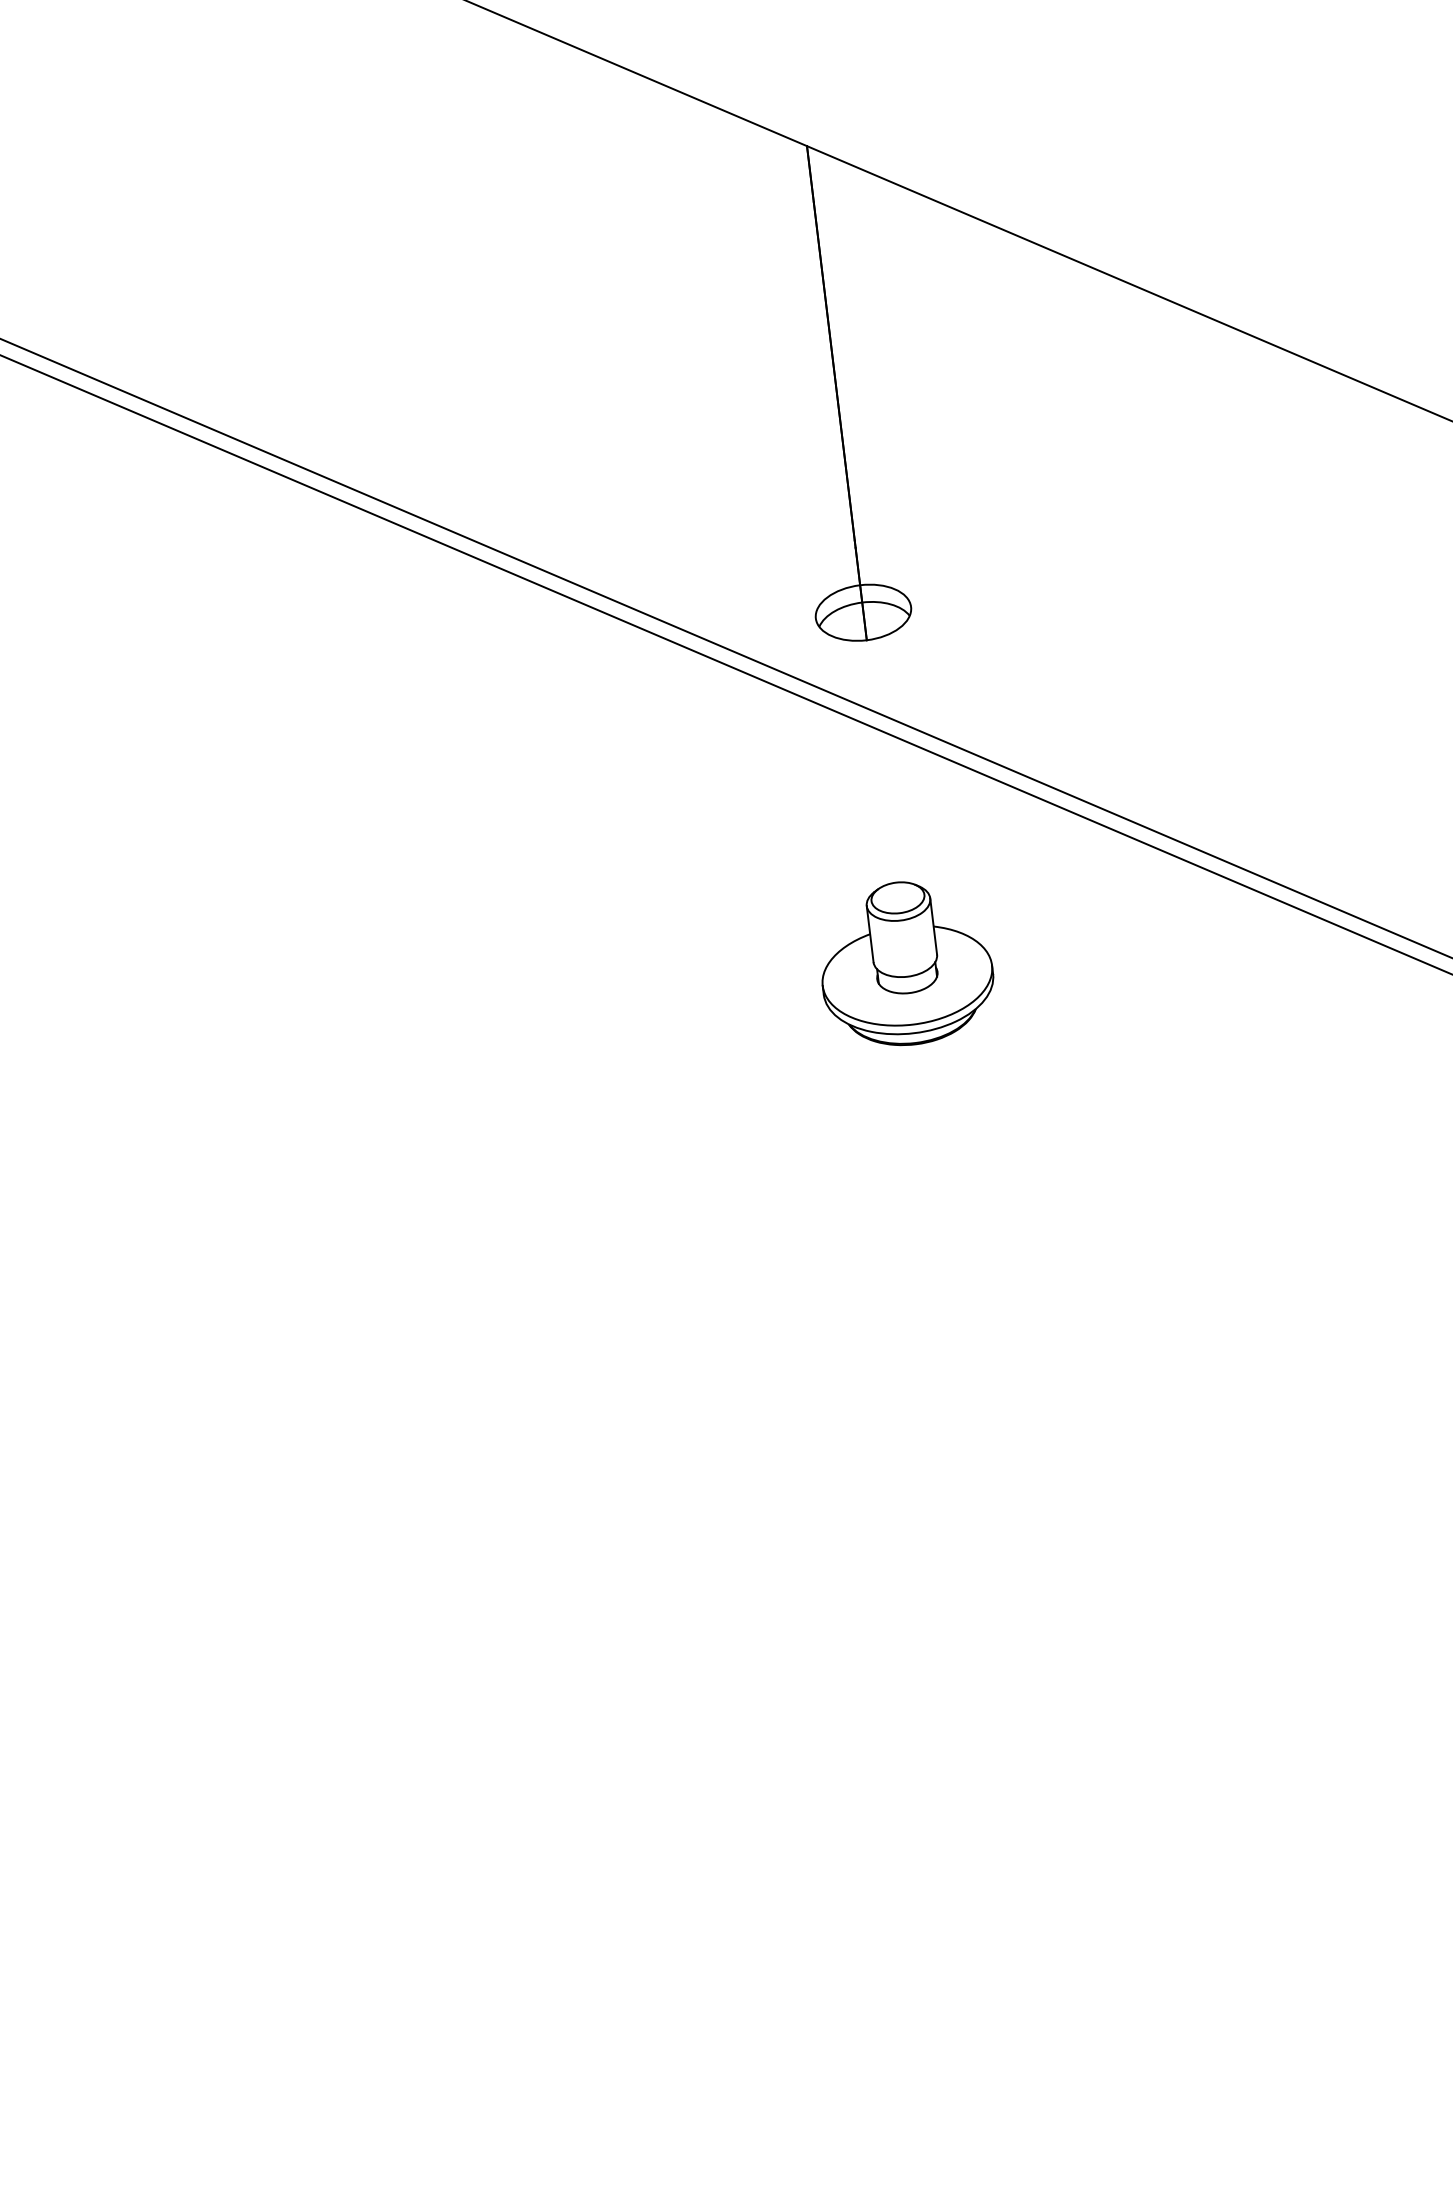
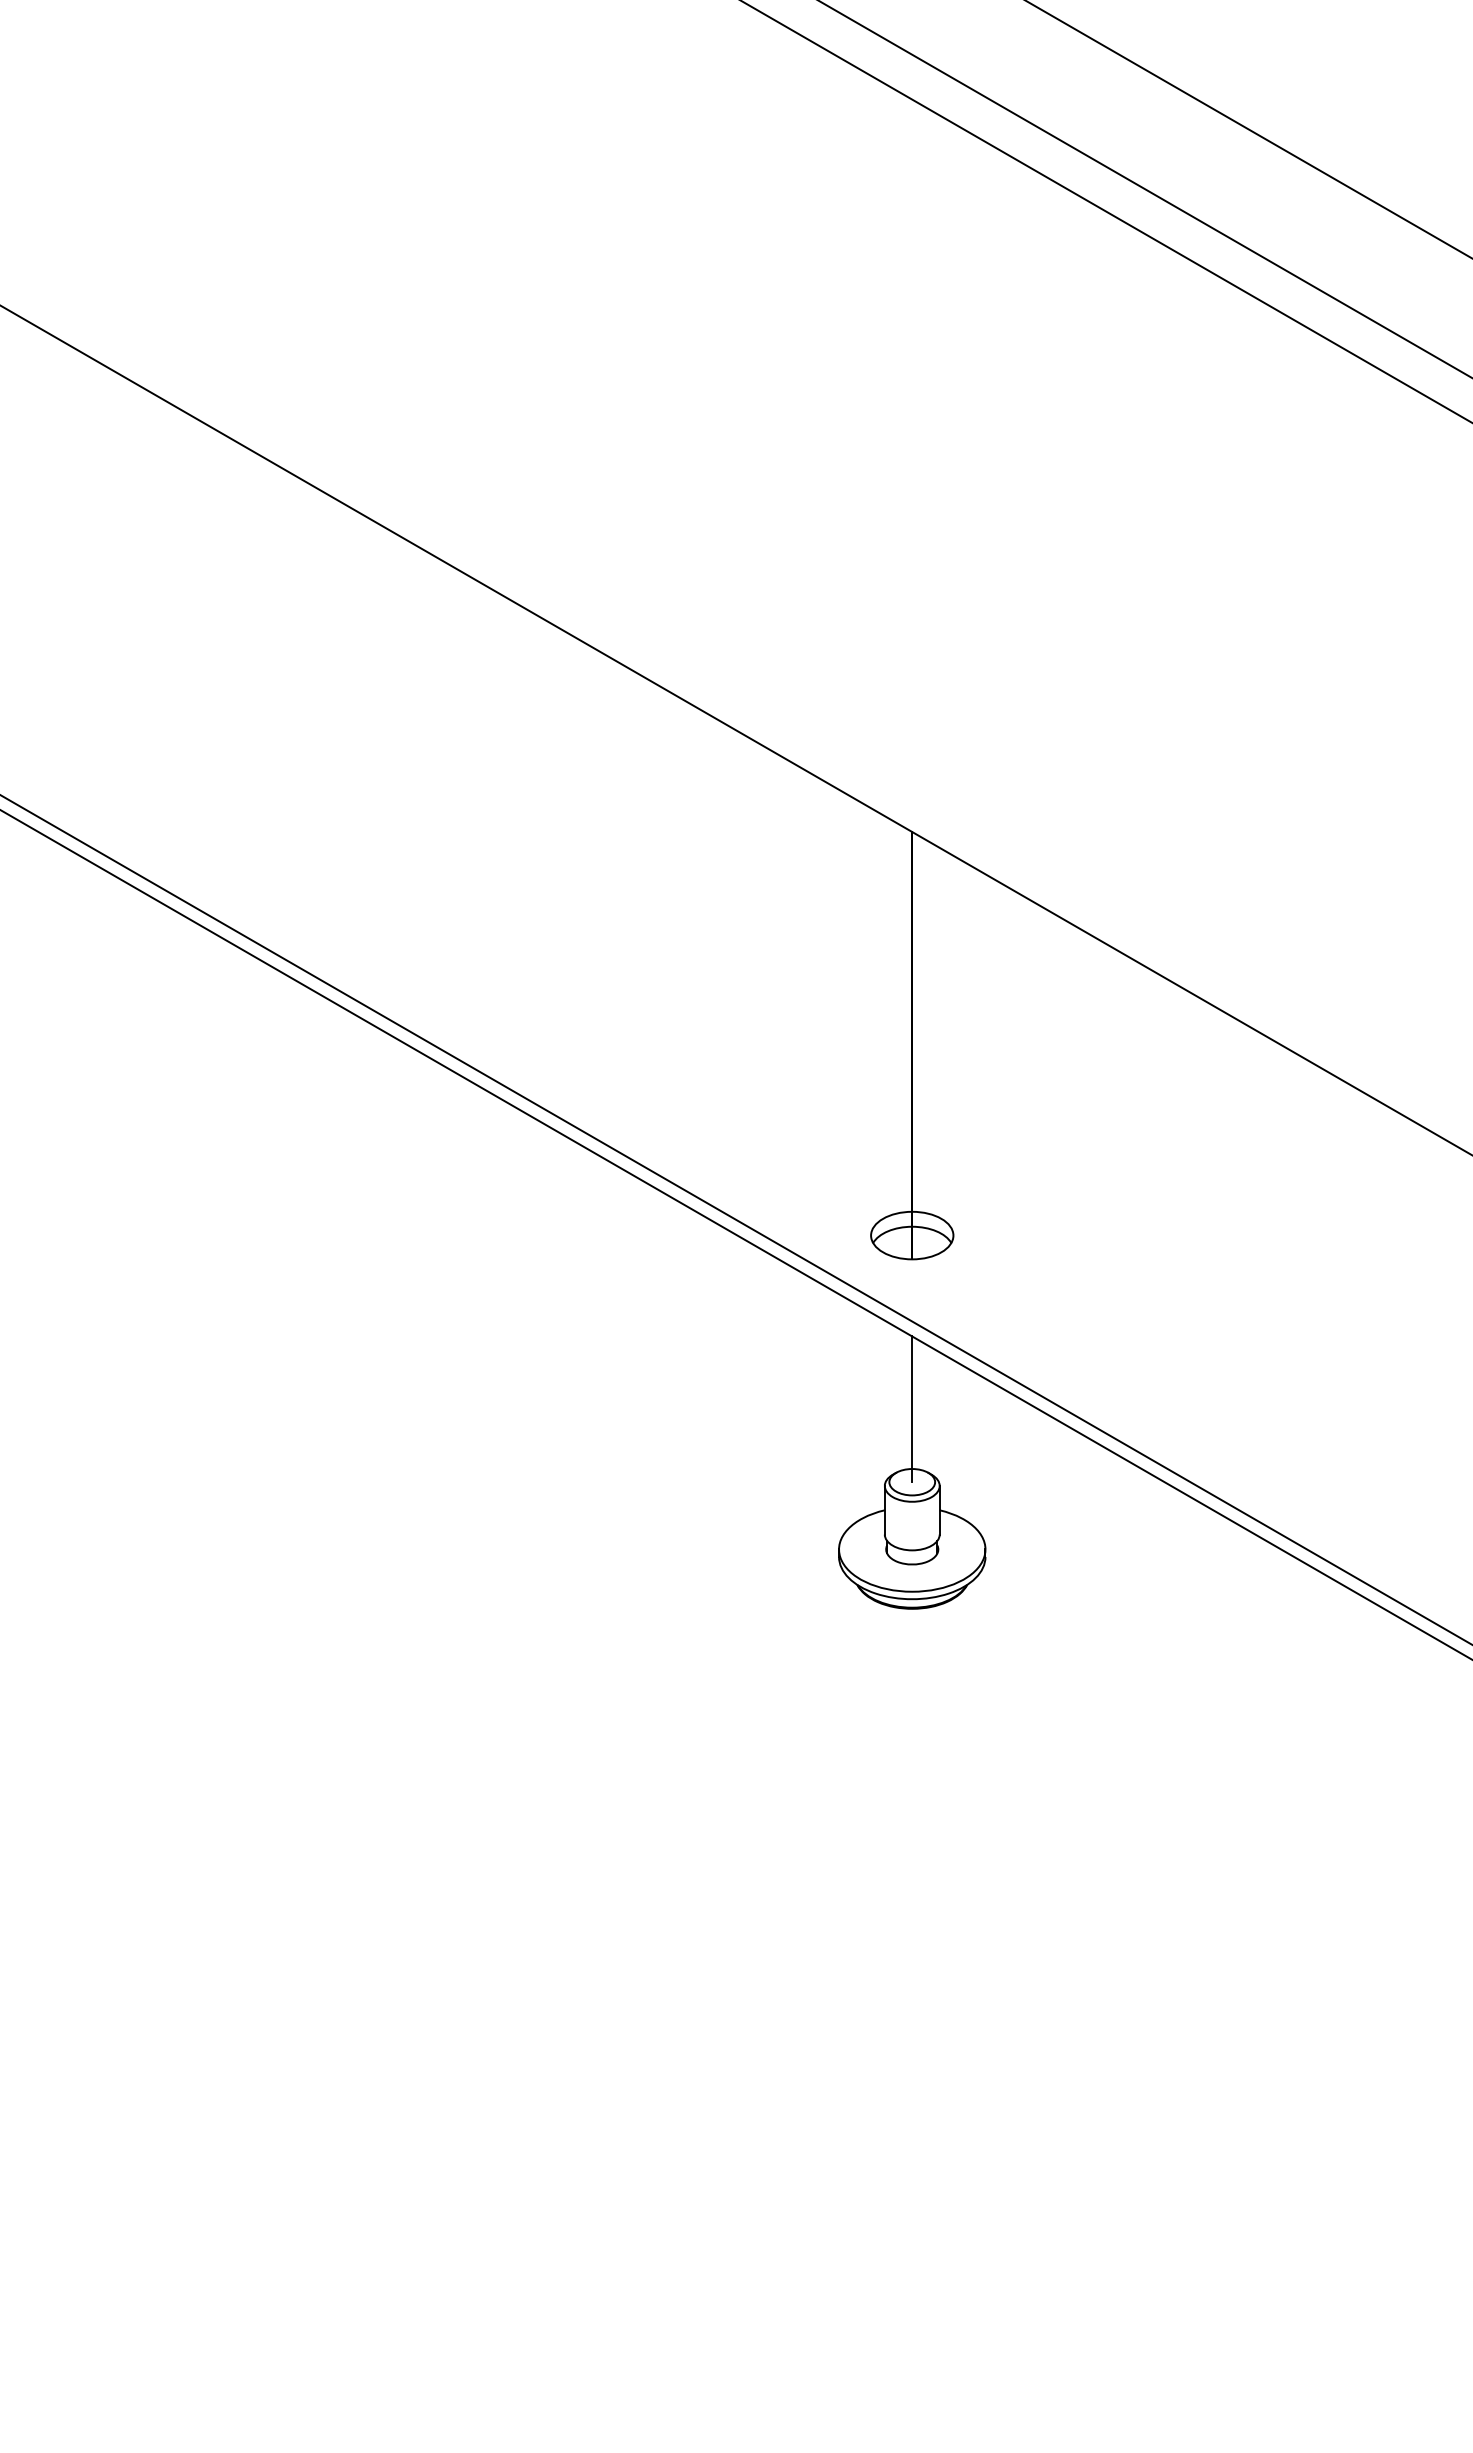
line: (888, 813) -> (912, 1409), added

